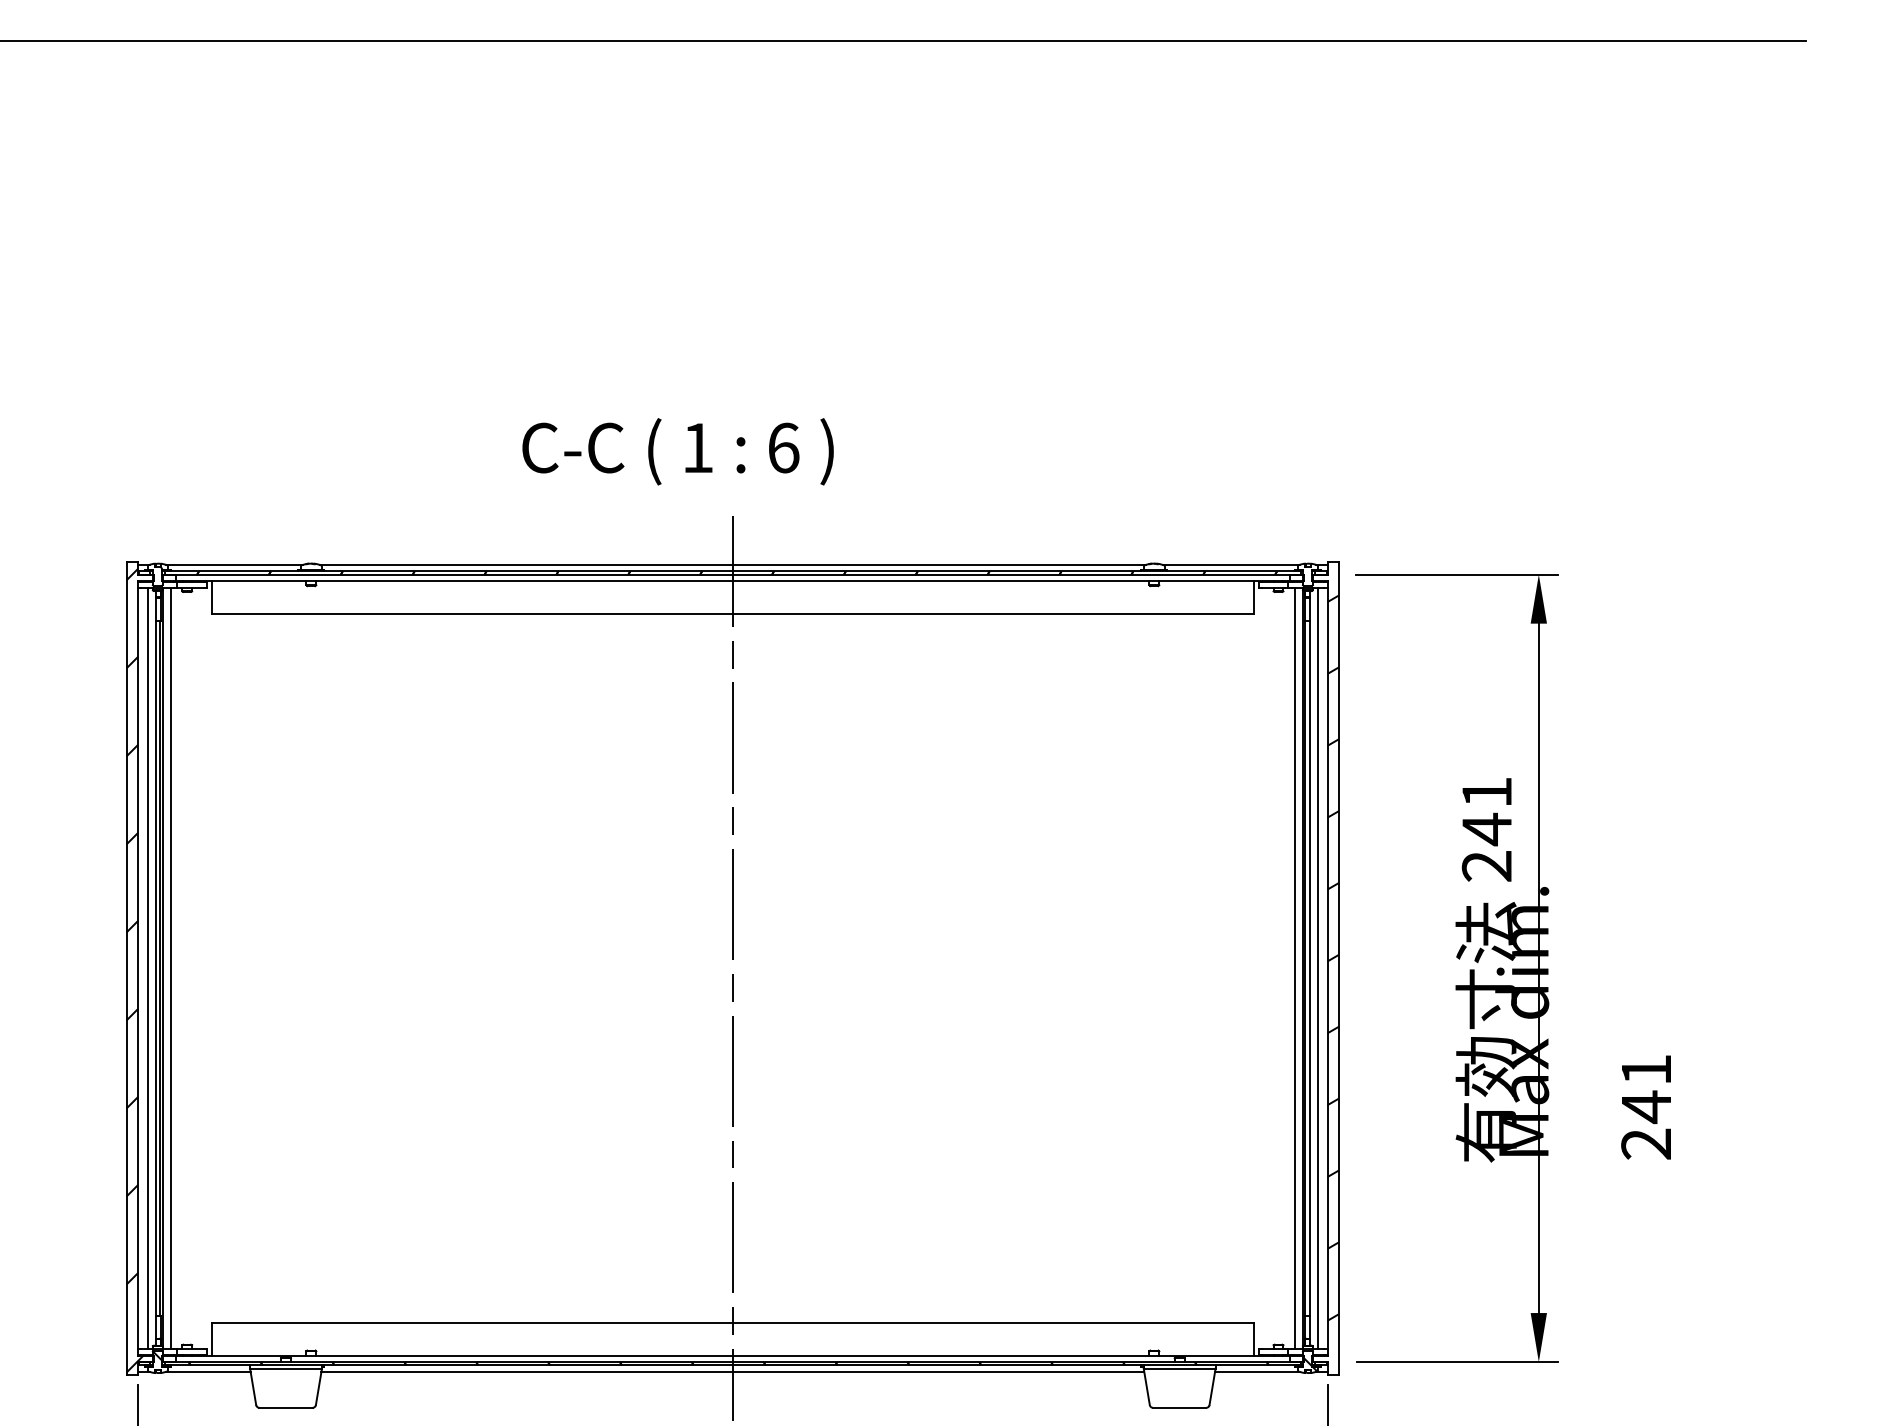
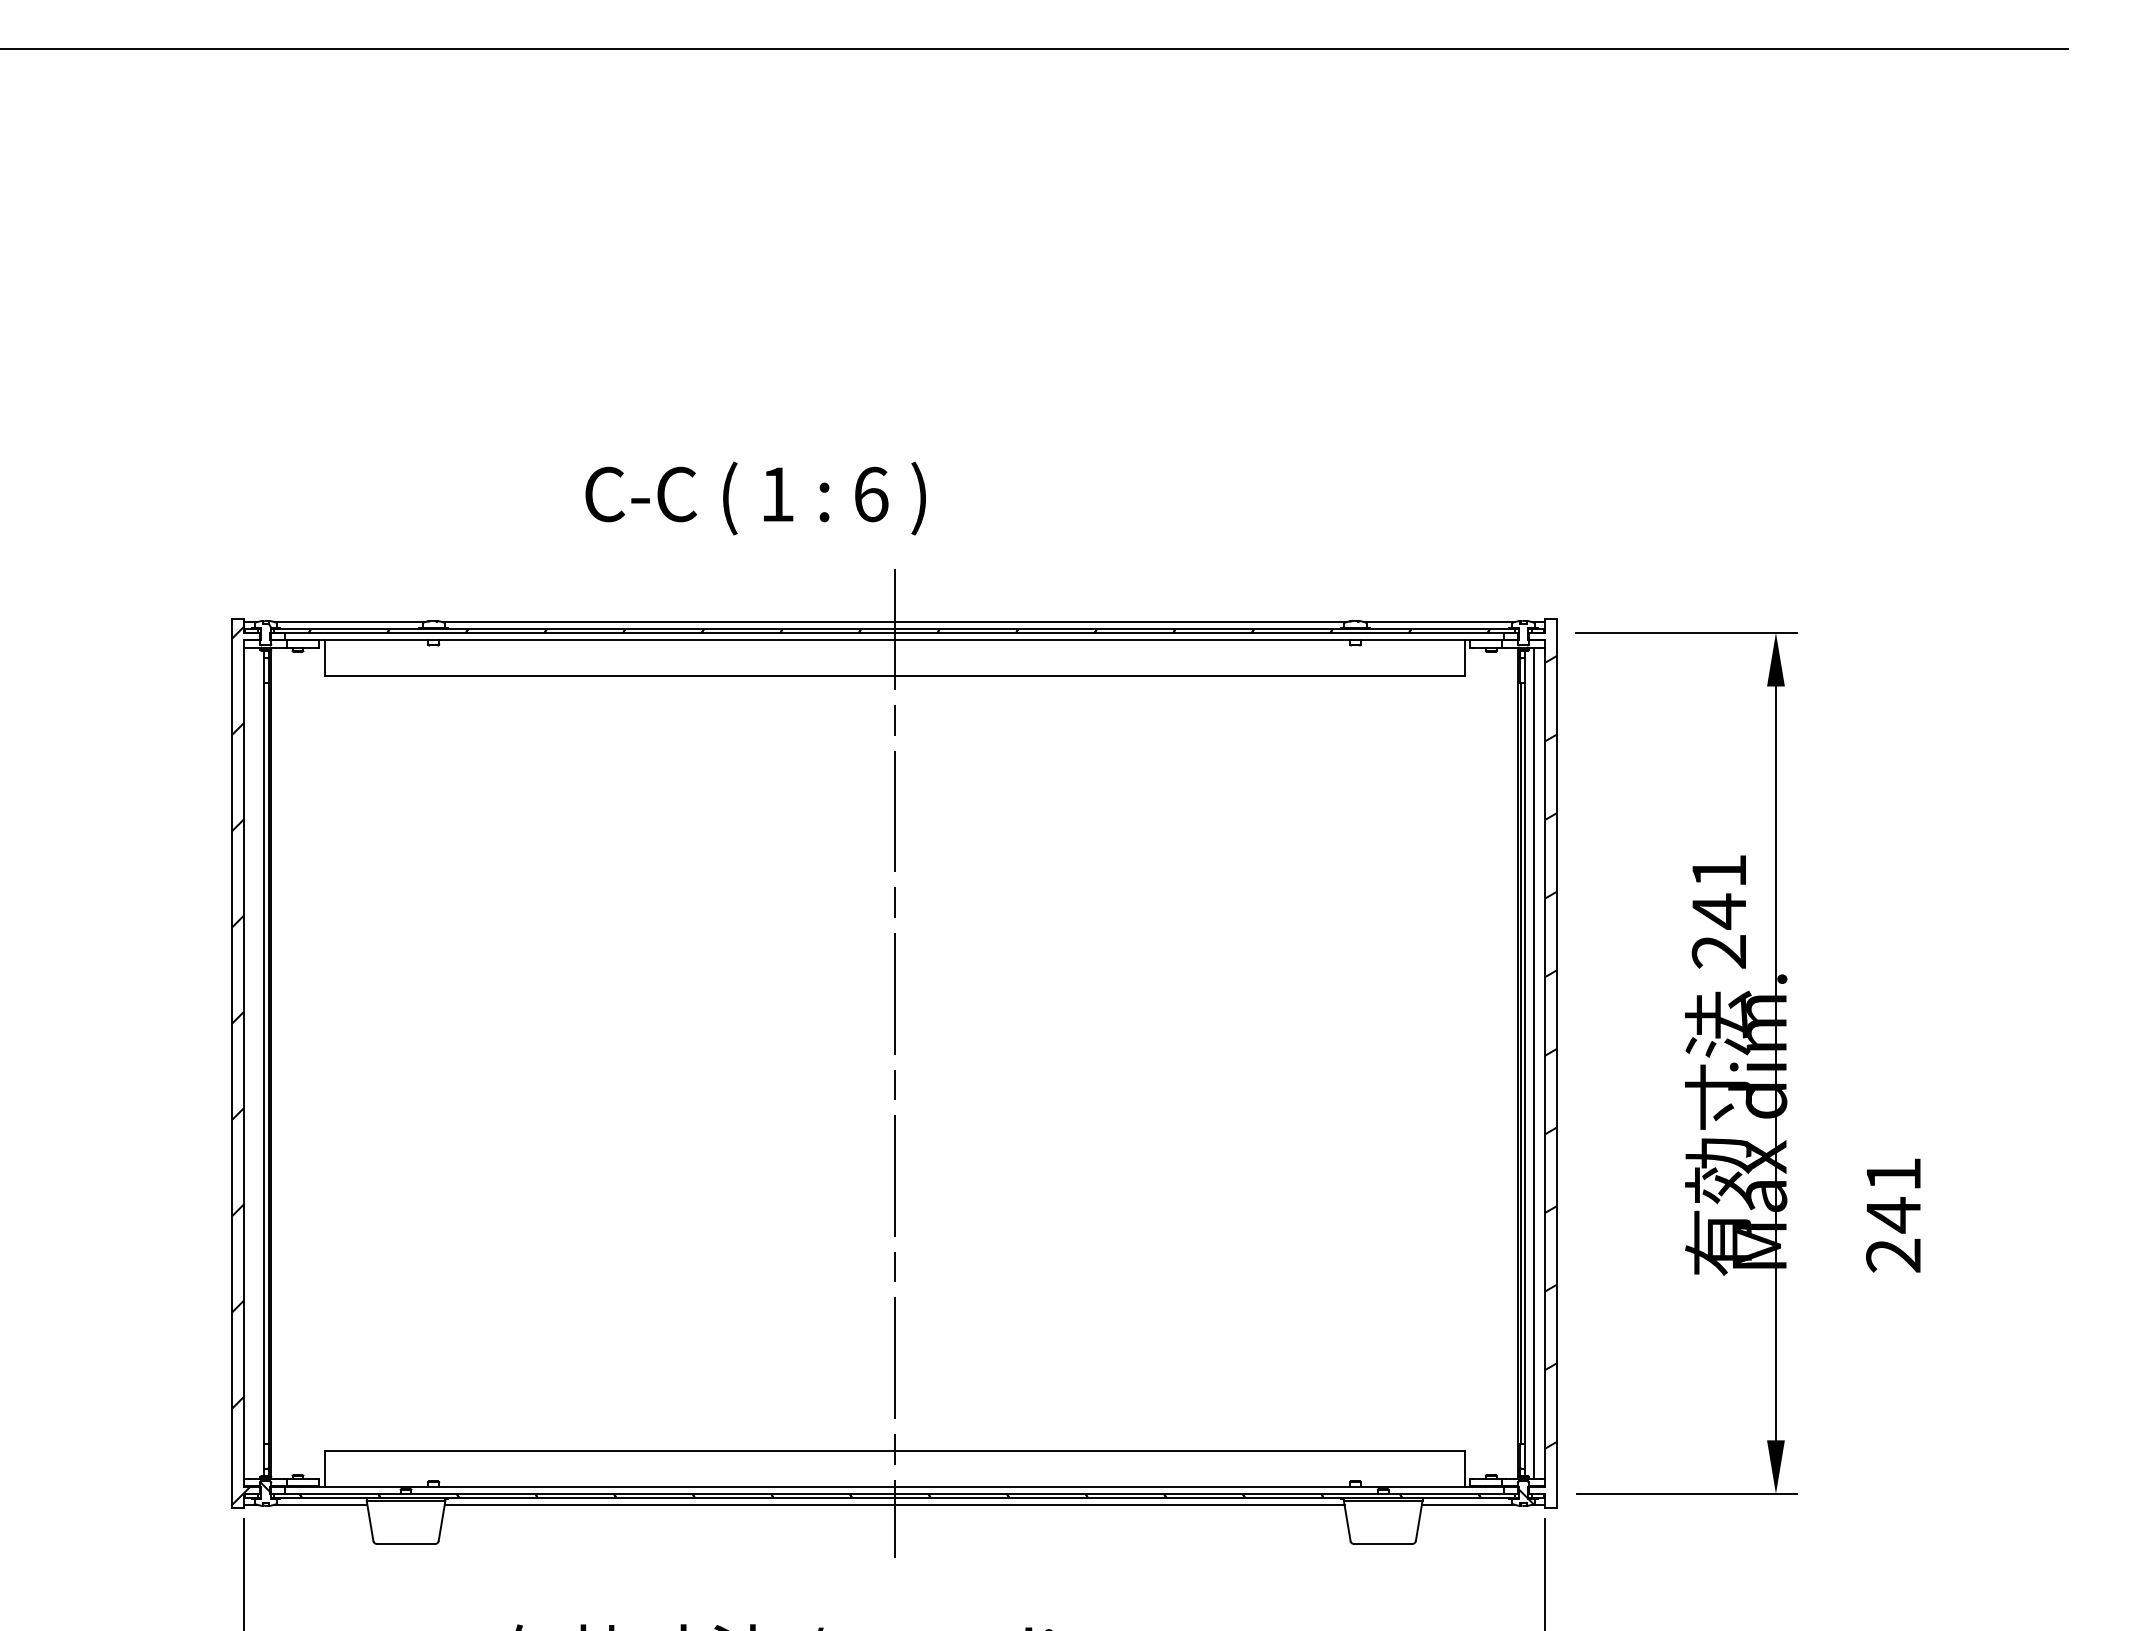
text: (677, 451) -> (755, 498), moved
line: (148, 968) -> (255, 1063), removed
line: (171, 968) -> (280, 1063), removed
line: (1295, 968) -> (1509, 1063), removed

